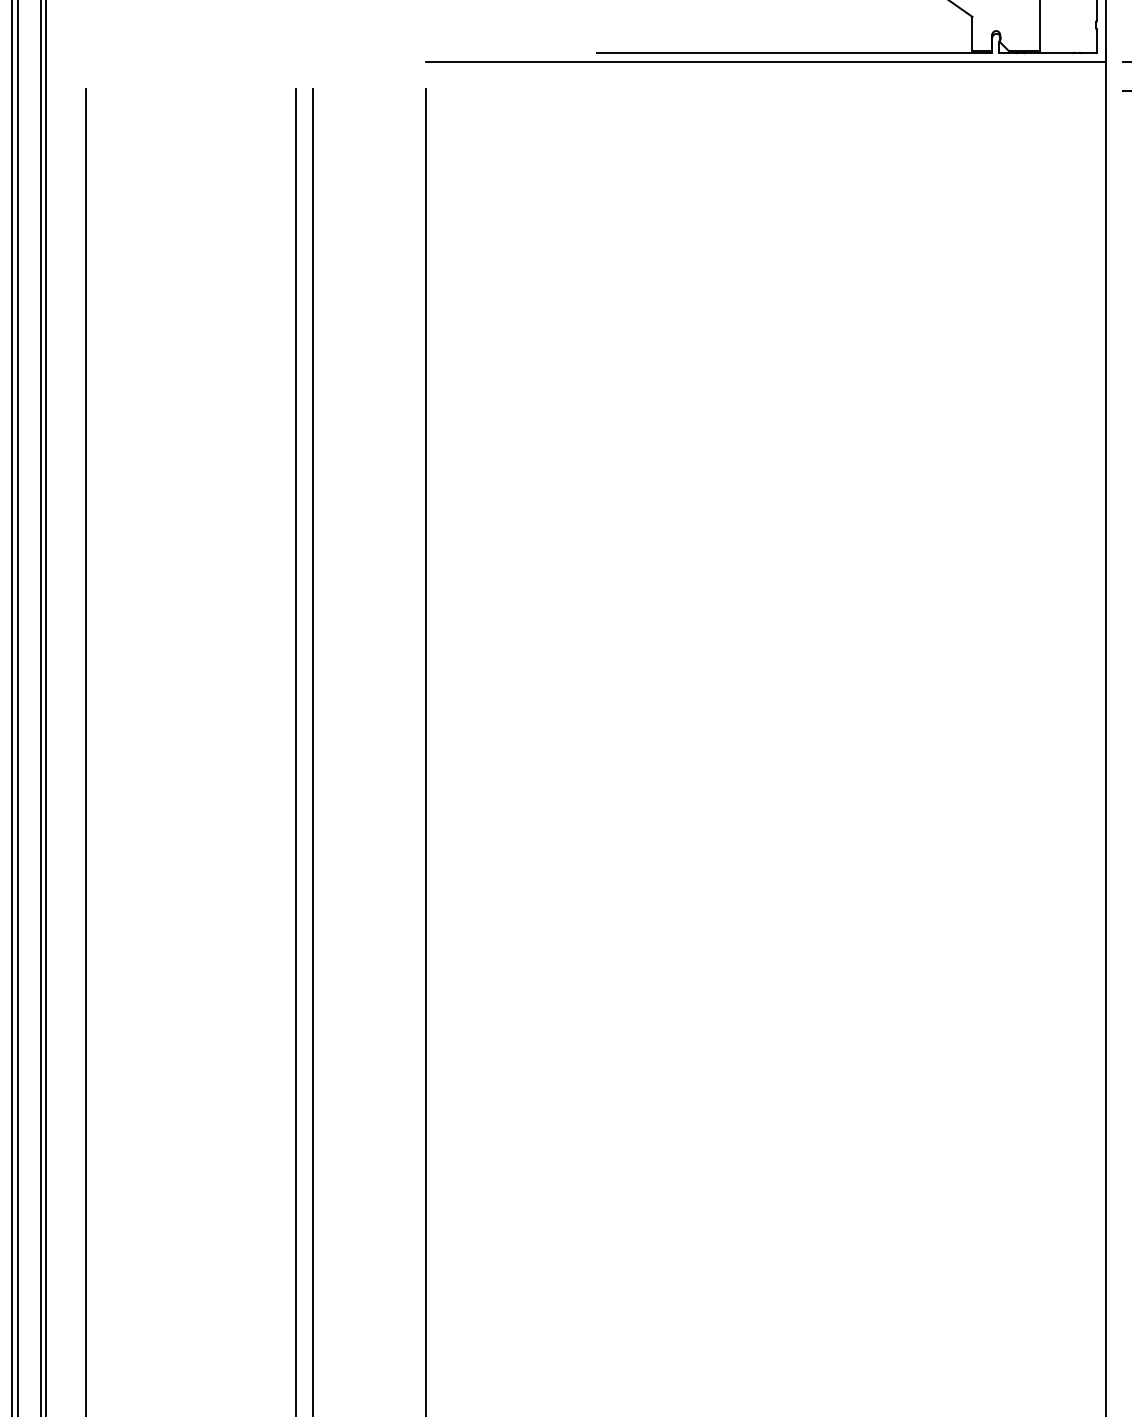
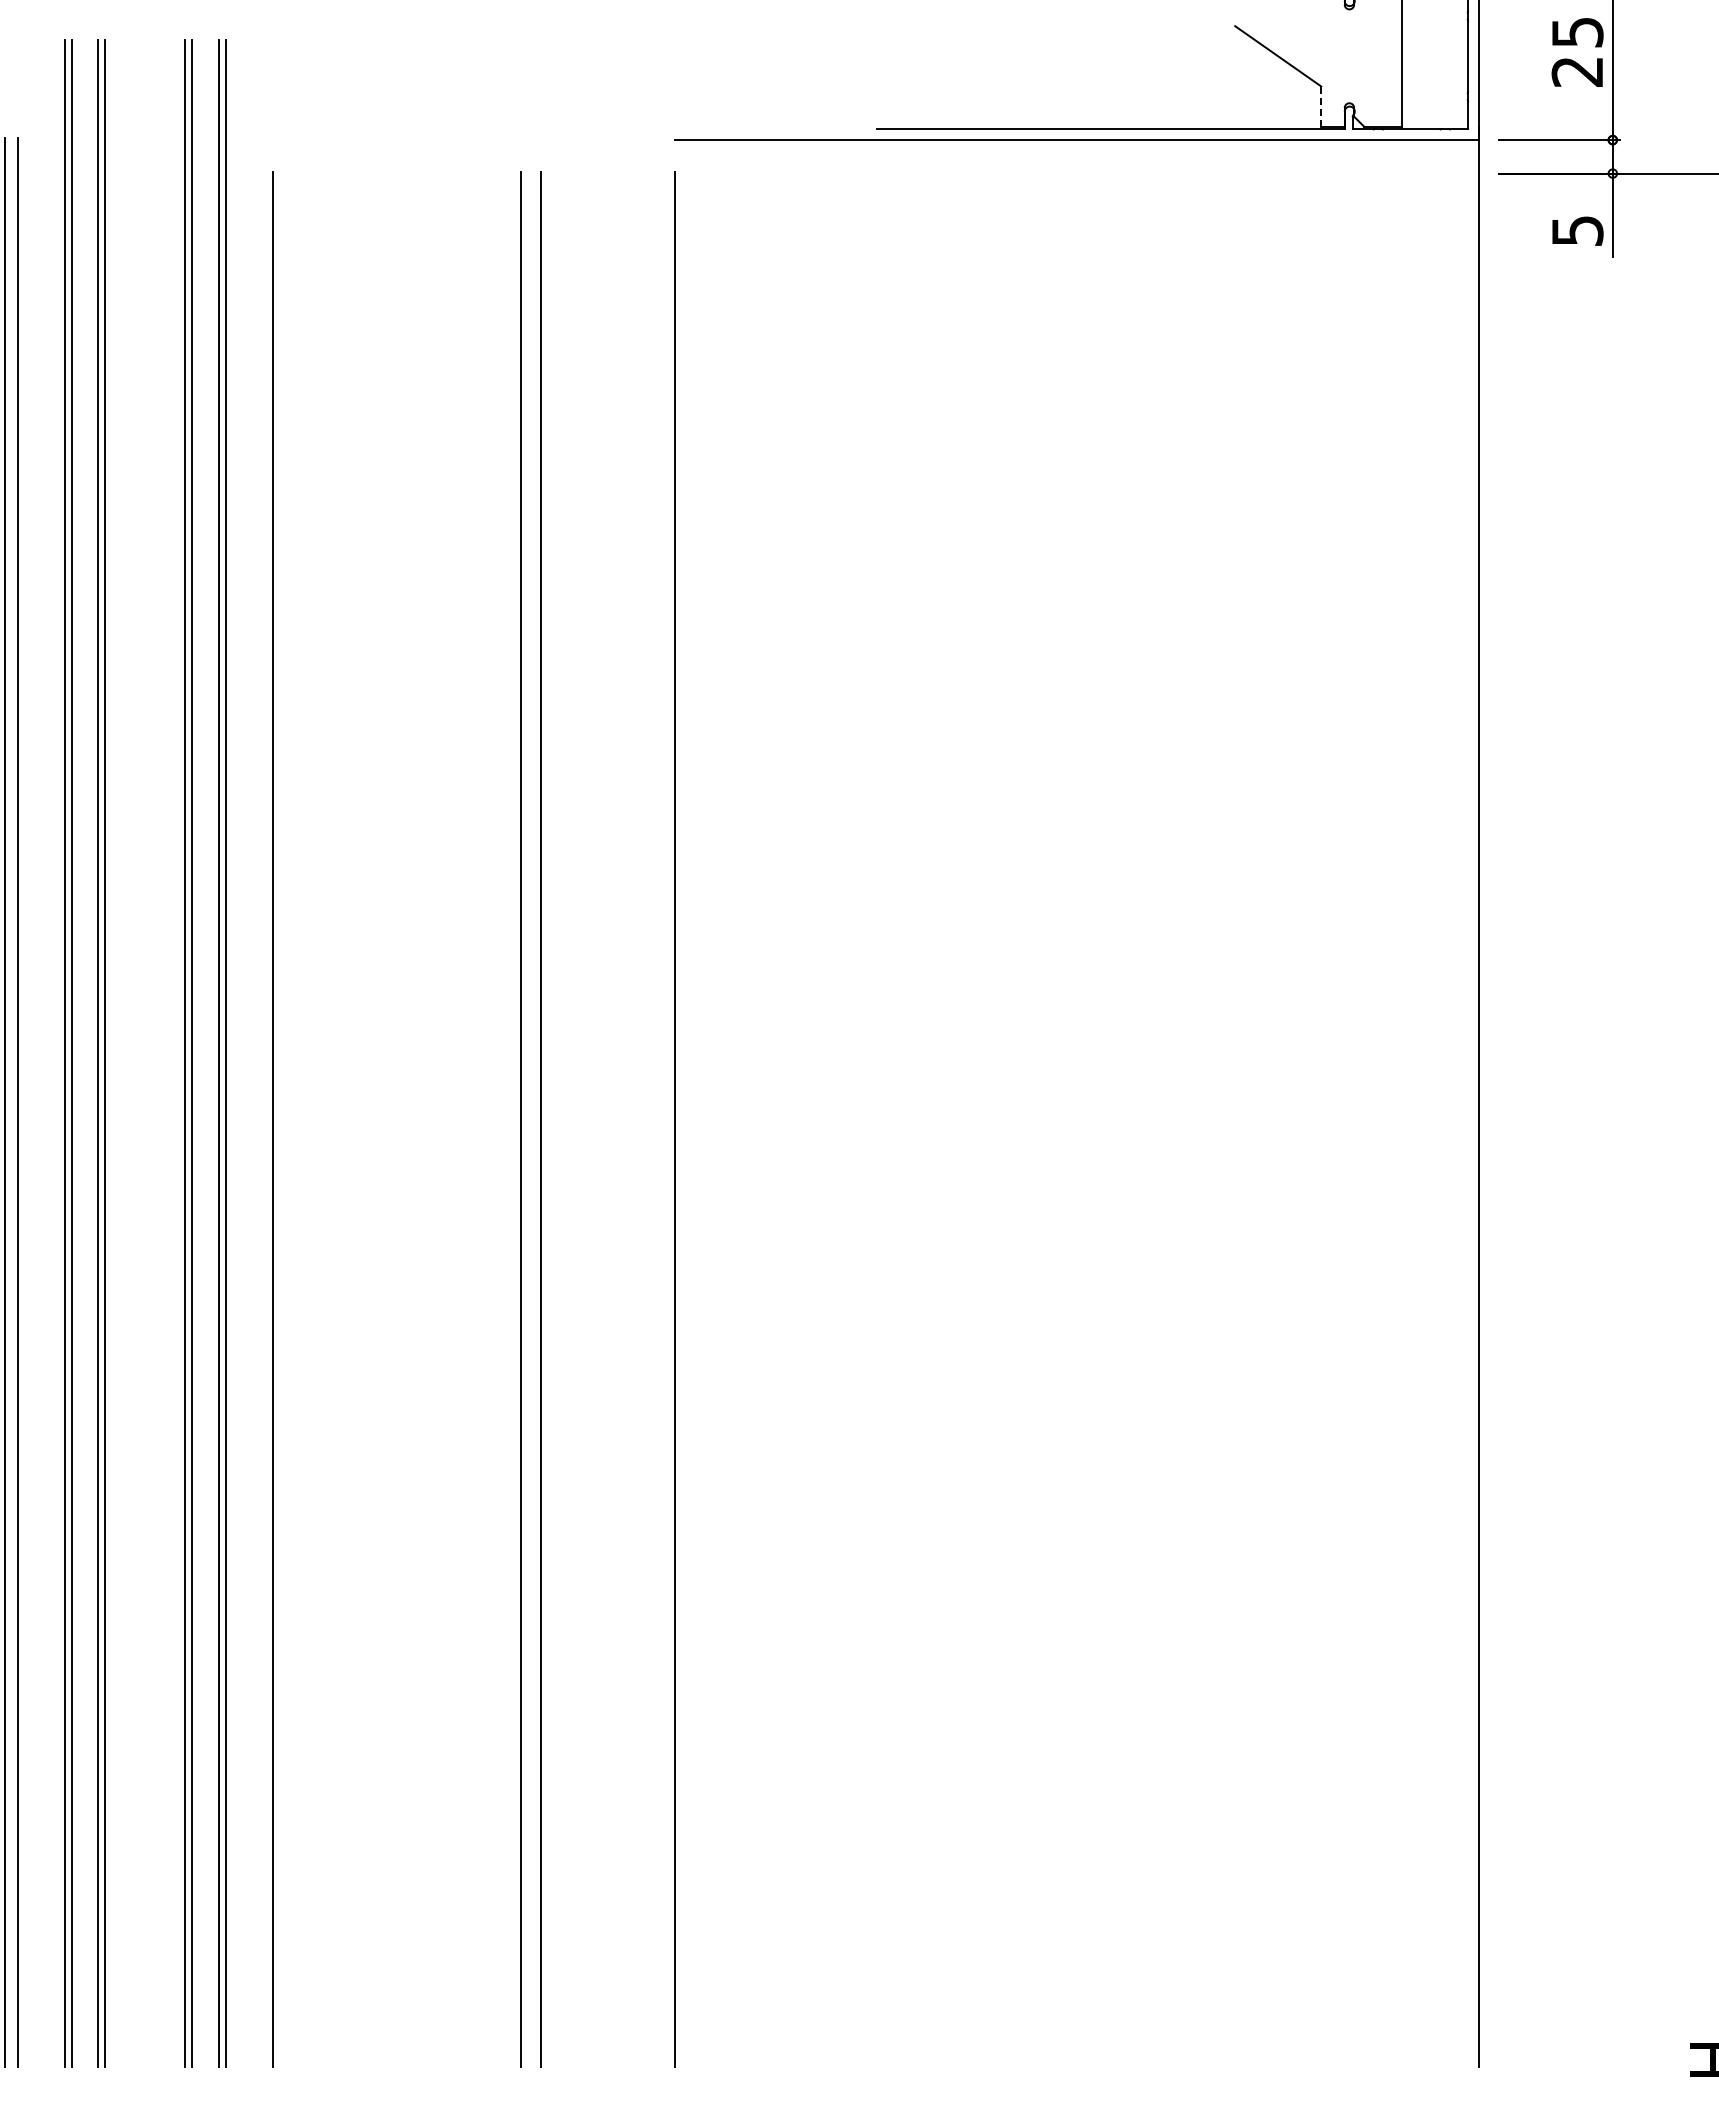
line: (972, 33) -> (1321, 106), solid -> dashed

